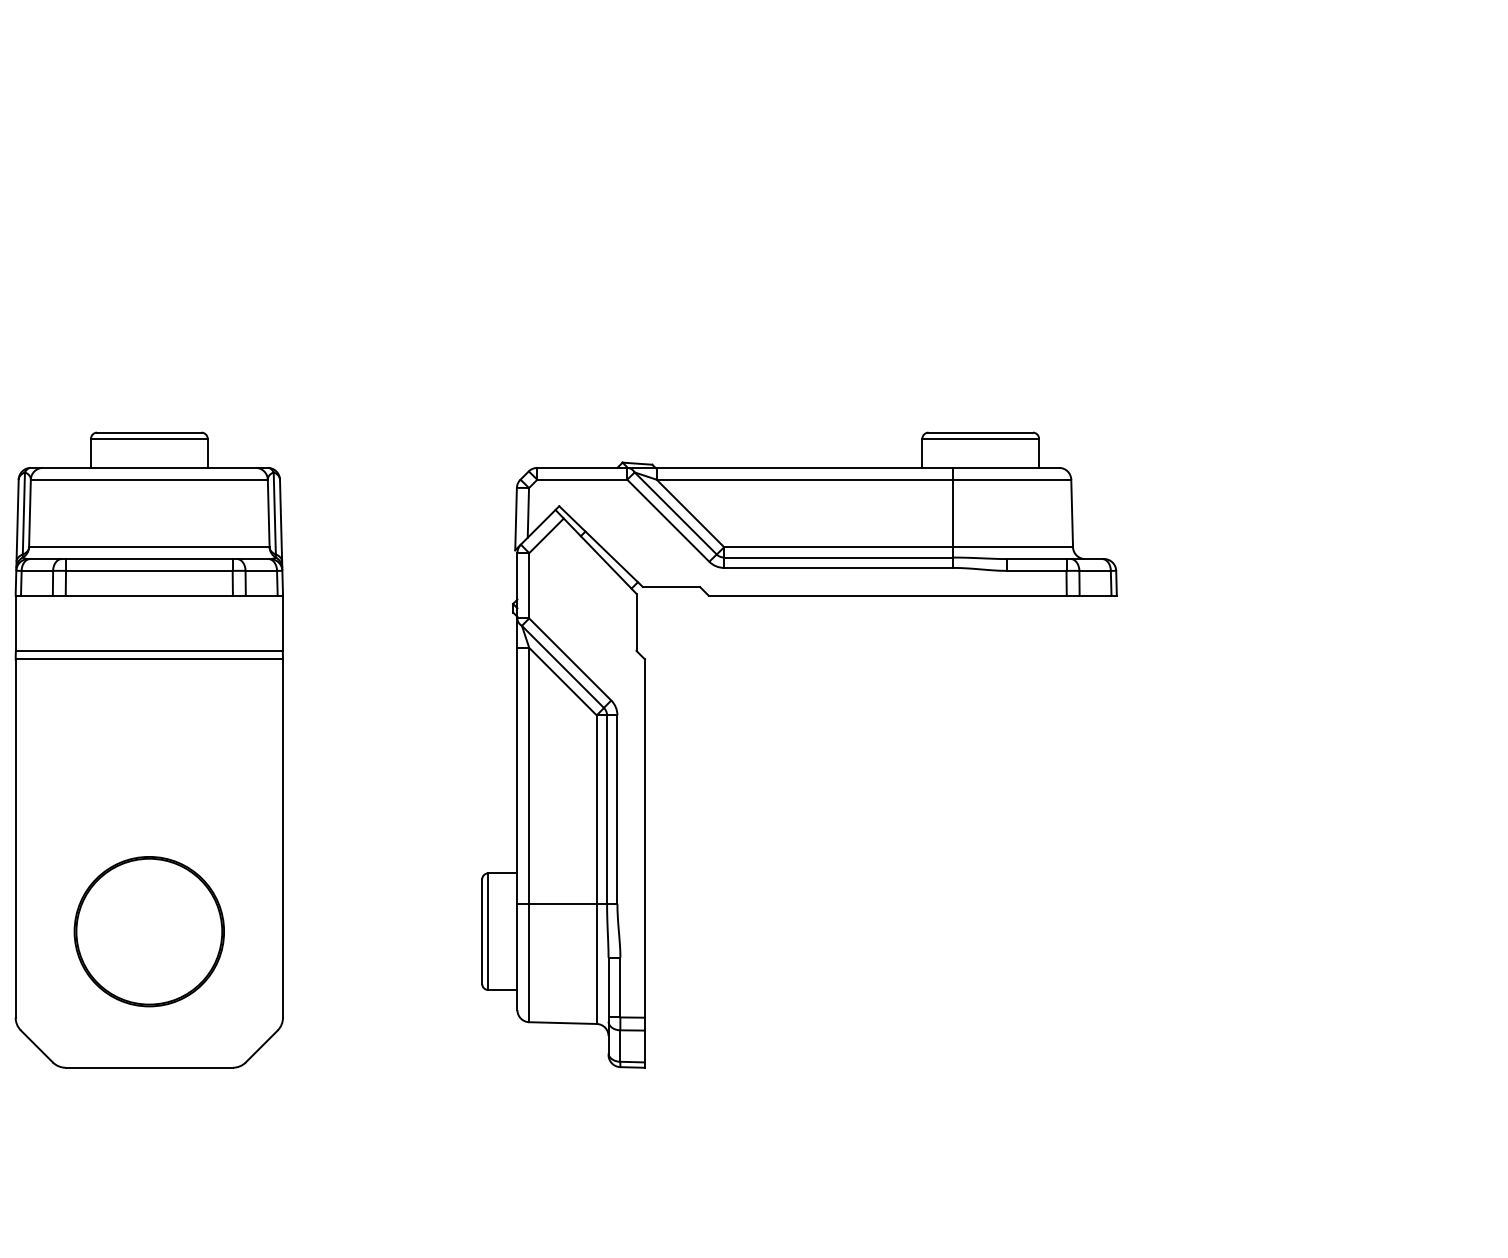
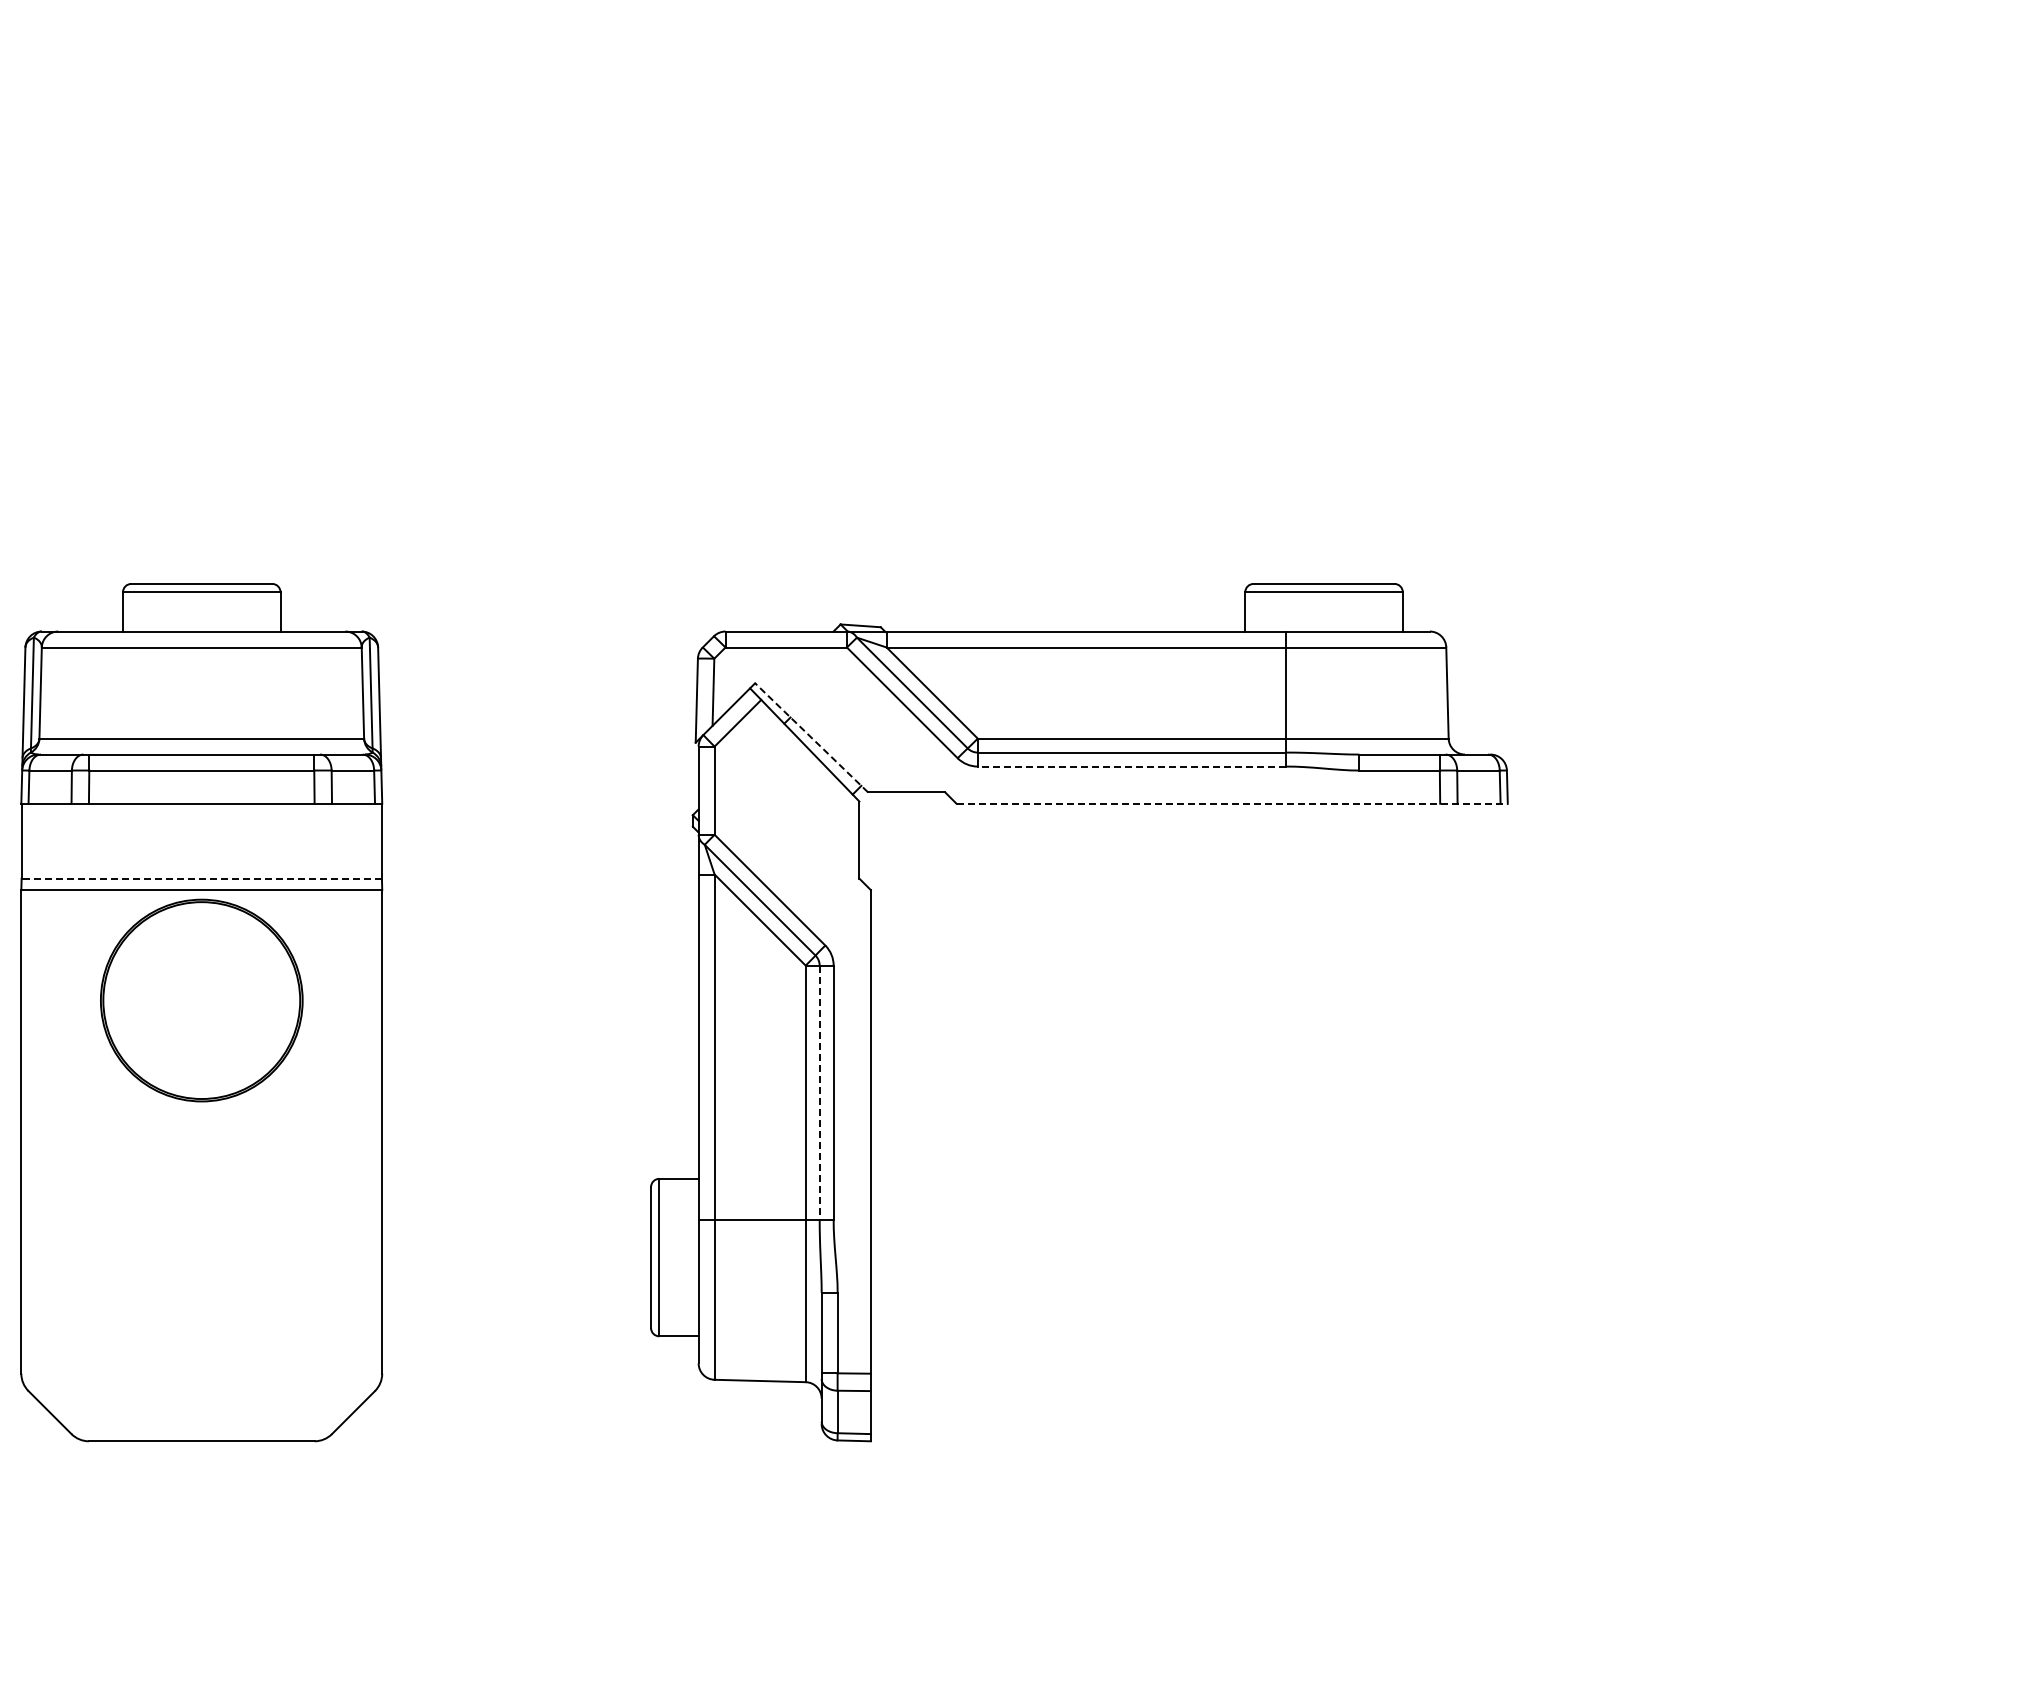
line: (601, 546) -> (811, 737), solid -> dashed
line: (838, 567) -> (1131, 766), solid -> dashed
line: (912, 595) -> (1232, 803), solid -> dashed
line: (149, 650) -> (201, 878), solid -> dashed
line: (606, 810) -> (819, 1093), solid -> dashed
part: (149, 931) -> (201, 1000), moved

